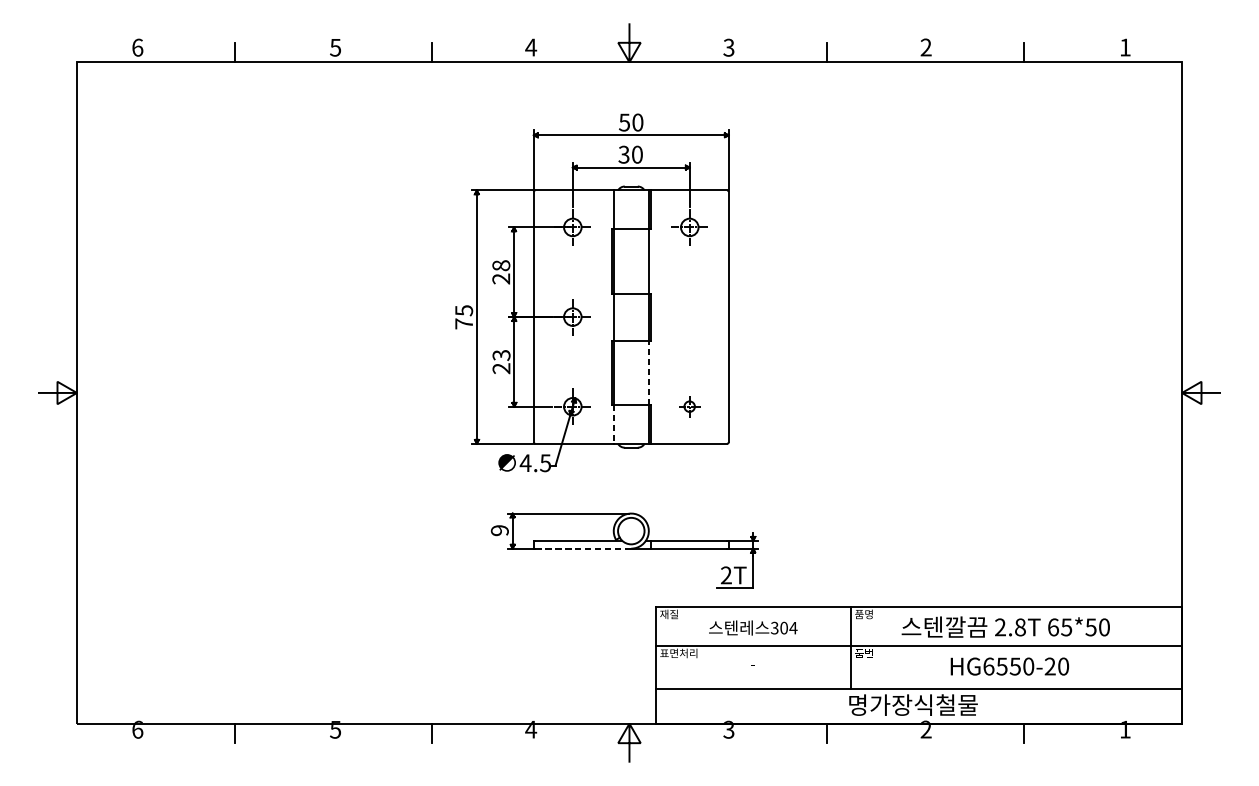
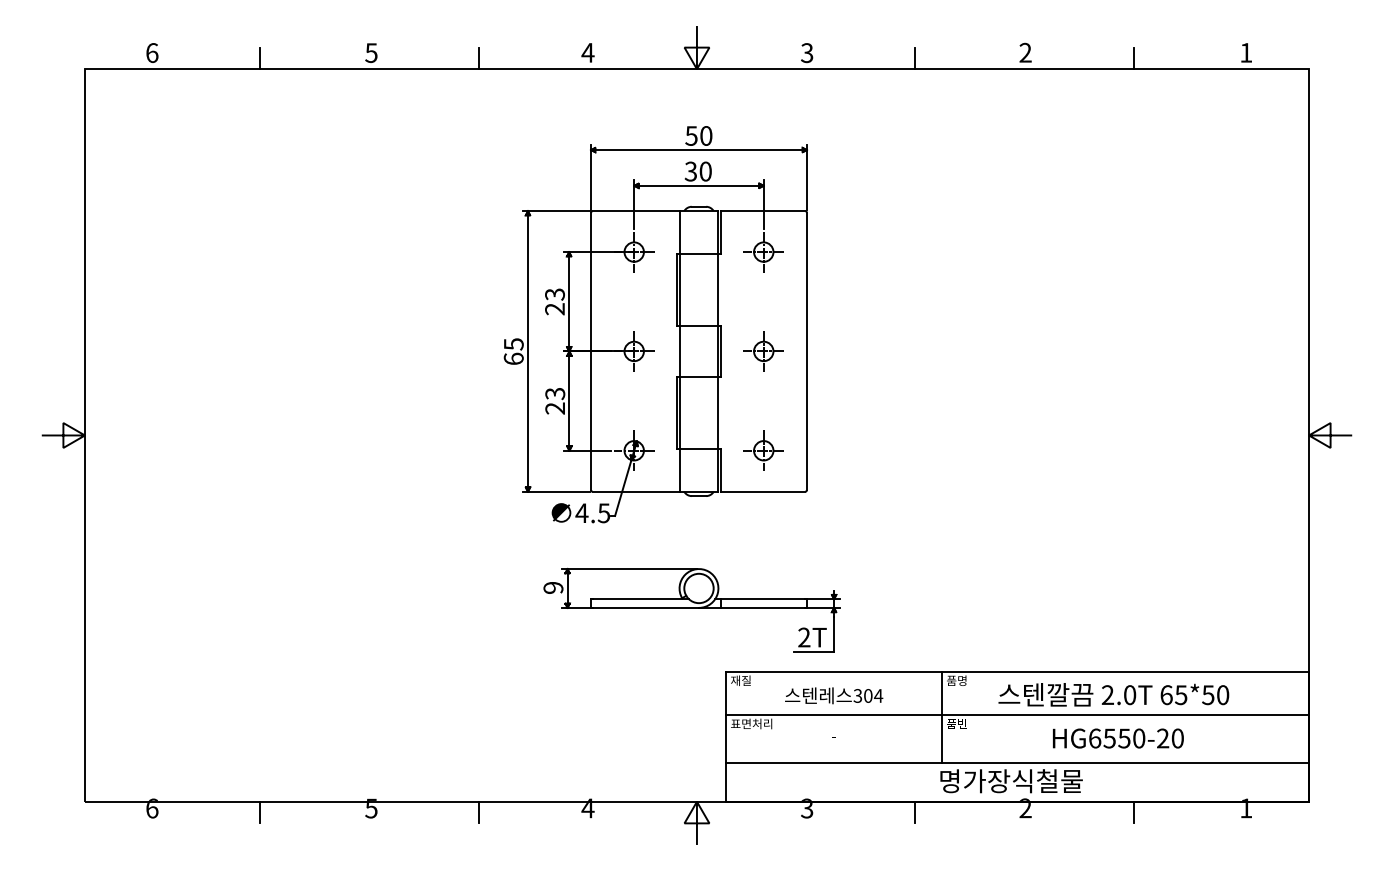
text: (500, 265) -> (554, 294), 28 -> 23
part: (689, 317) -> (763, 351), added
text: (463, 323) -> (513, 358), 75 -> 65
line: (648, 372) -> (718, 412), dashed -> solid
part: (689, 406) -> (763, 450), size x1.67
line: (613, 424) -> (679, 470), dashed -> solid
line: (583, 548) -> (646, 607), dashed -> solid
text: (1020, 626) -> (1130, 694), 2.8T -> 2.0T

